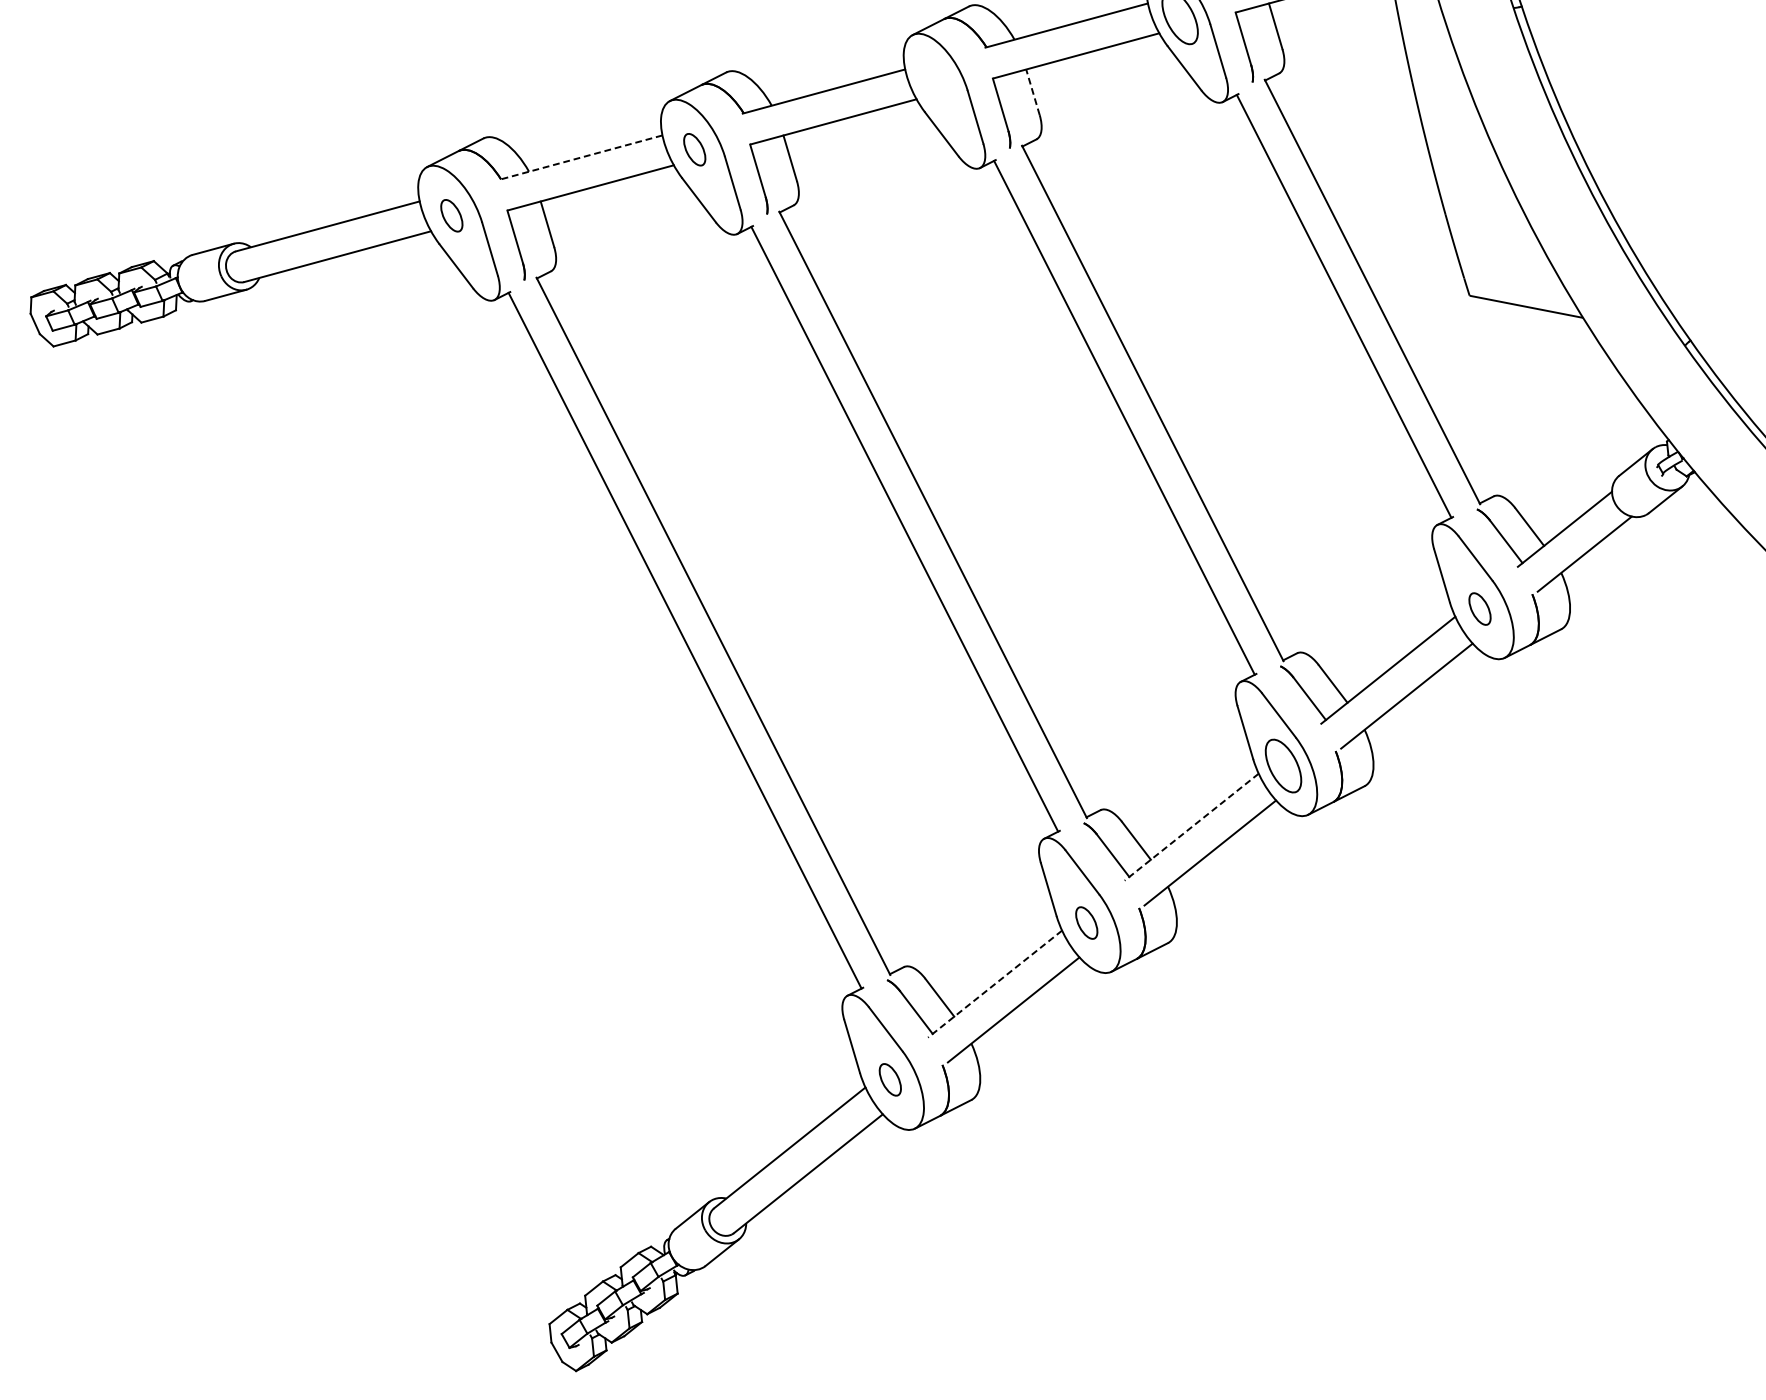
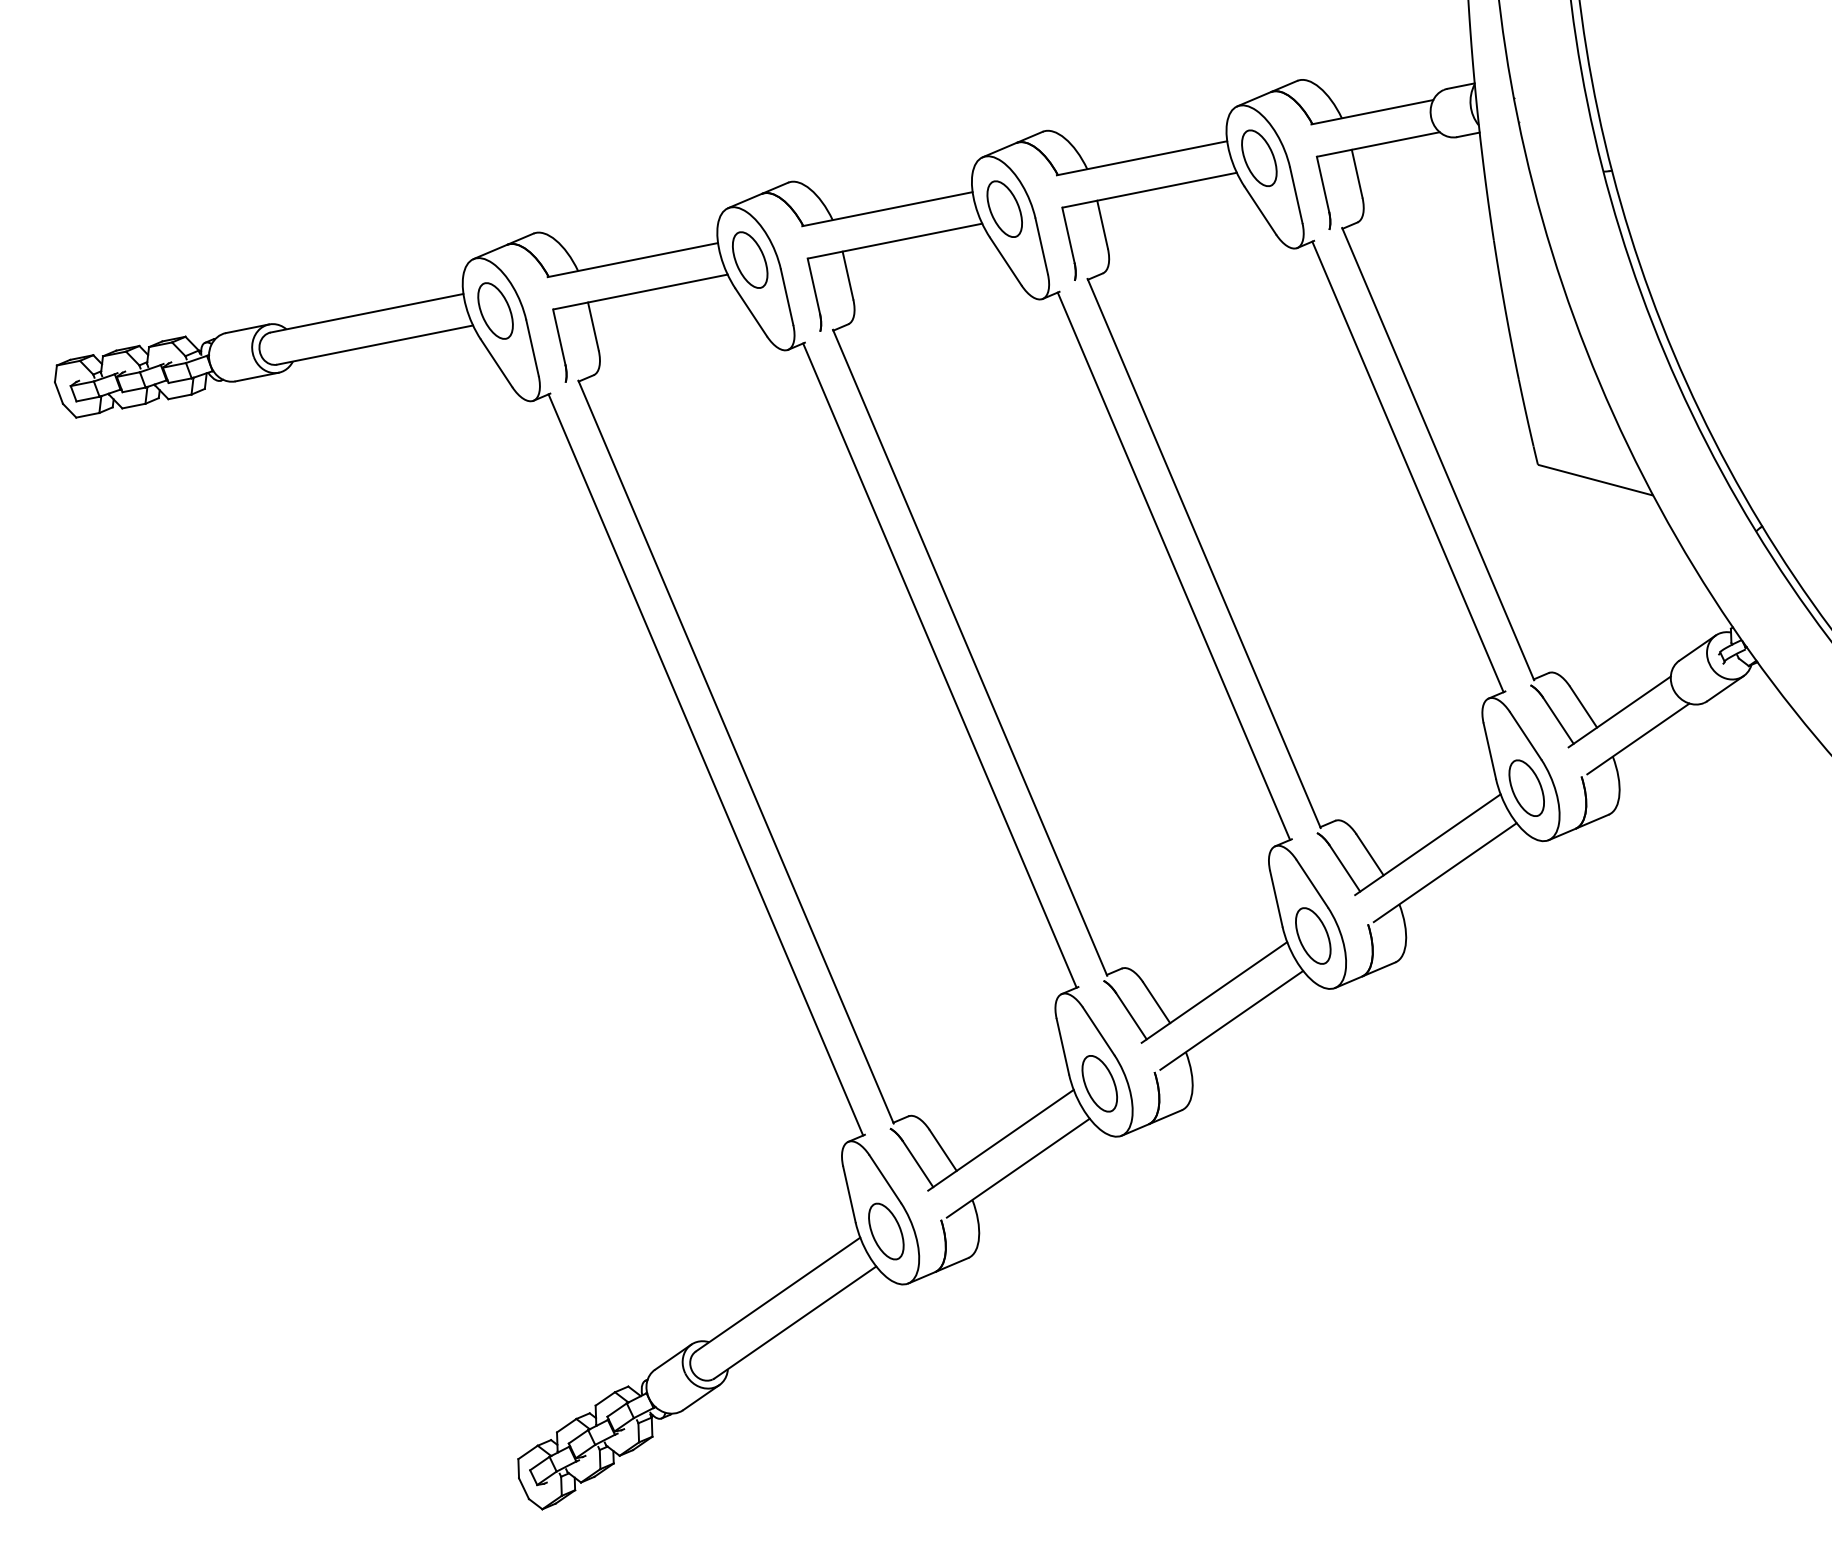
part: (937, 83) -> (1004, 208), added
line: (1032, 92) -> (1102, 224), dashed -> solid
part: (694, 149) -> (750, 259), size x1.67
line: (580, 157) -> (632, 260), dashed -> solid
part: (451, 215) -> (495, 310), size x1.67
part: (1479, 608) -> (1526, 787), size x1.67
line: (1191, 827) -> (1214, 992), dashed -> solid
part: (1086, 922) -> (1099, 1083), size x1.67
line: (994, 984) -> (1000, 1140), dashed -> solid
part: (890, 1079) -> (886, 1231), size x1.67

